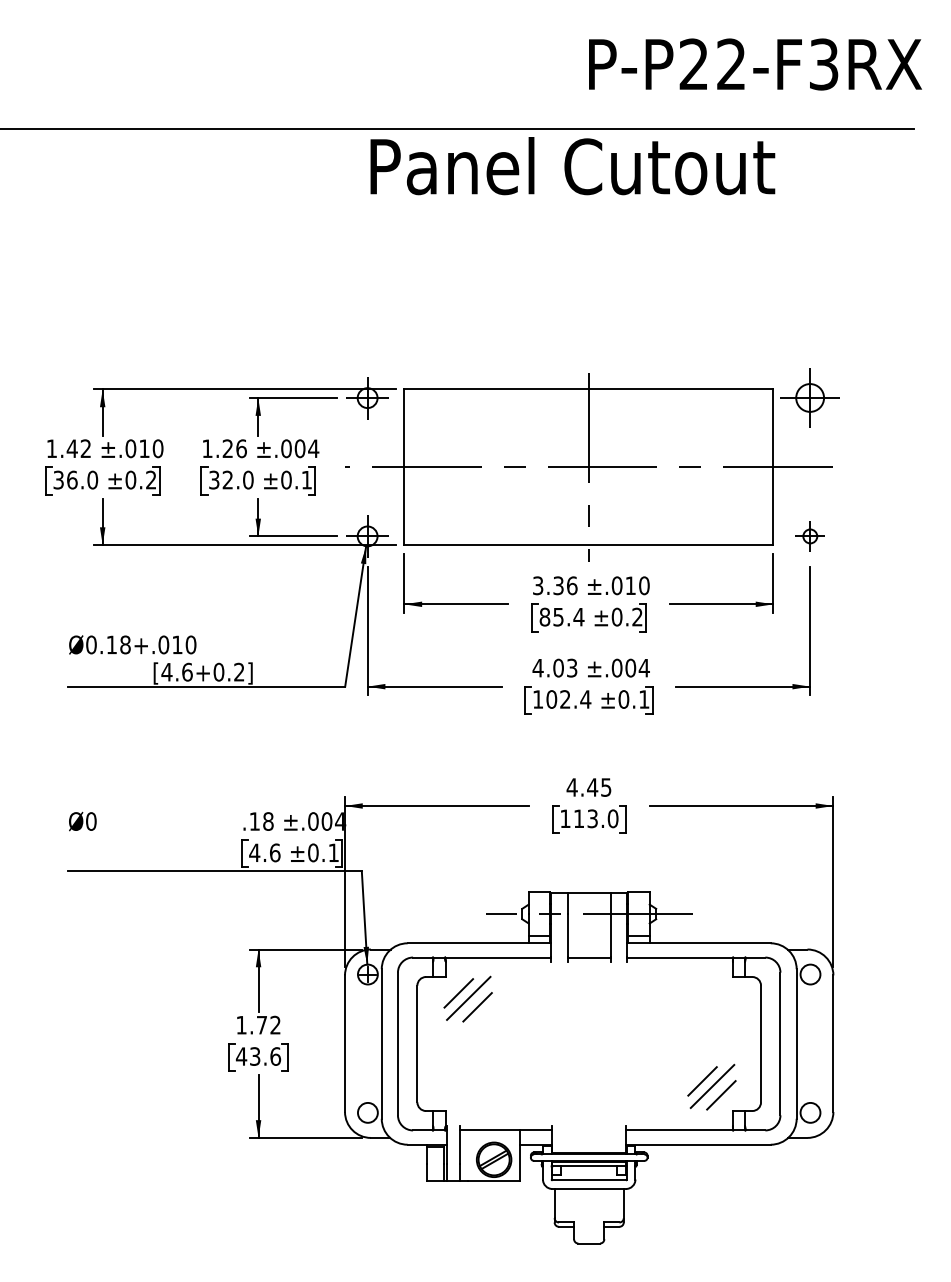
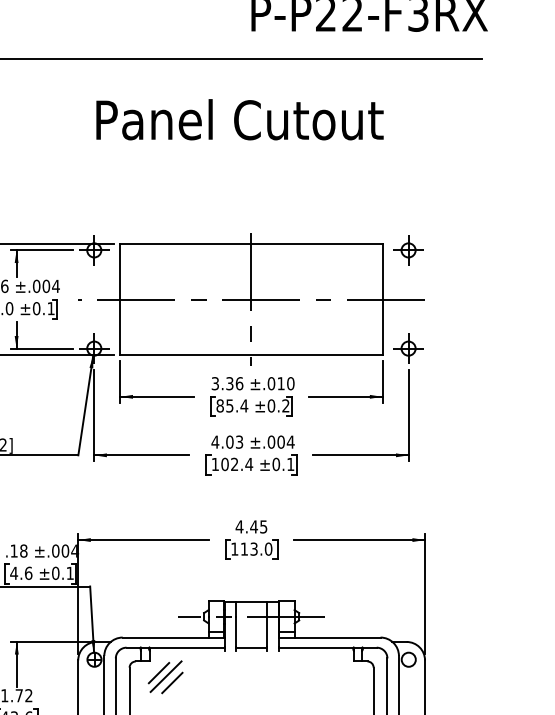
text: (572, 166) -> (239, 120), moved
part: (810, 398) -> (408, 250), size x0.71
part: (810, 536) -> (408, 348), size x1.43

